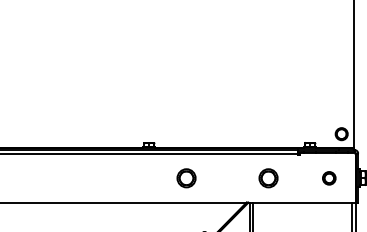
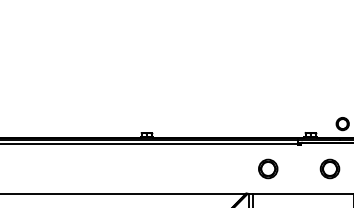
part: (186, 178) -> (184, 169), removed
part: (329, 178) -> (330, 169), size x1.43

